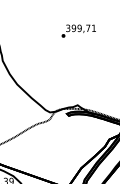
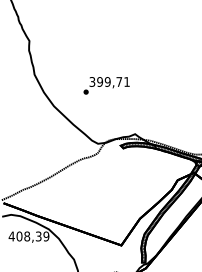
text: (78, 30) -> (106, 85), moved

